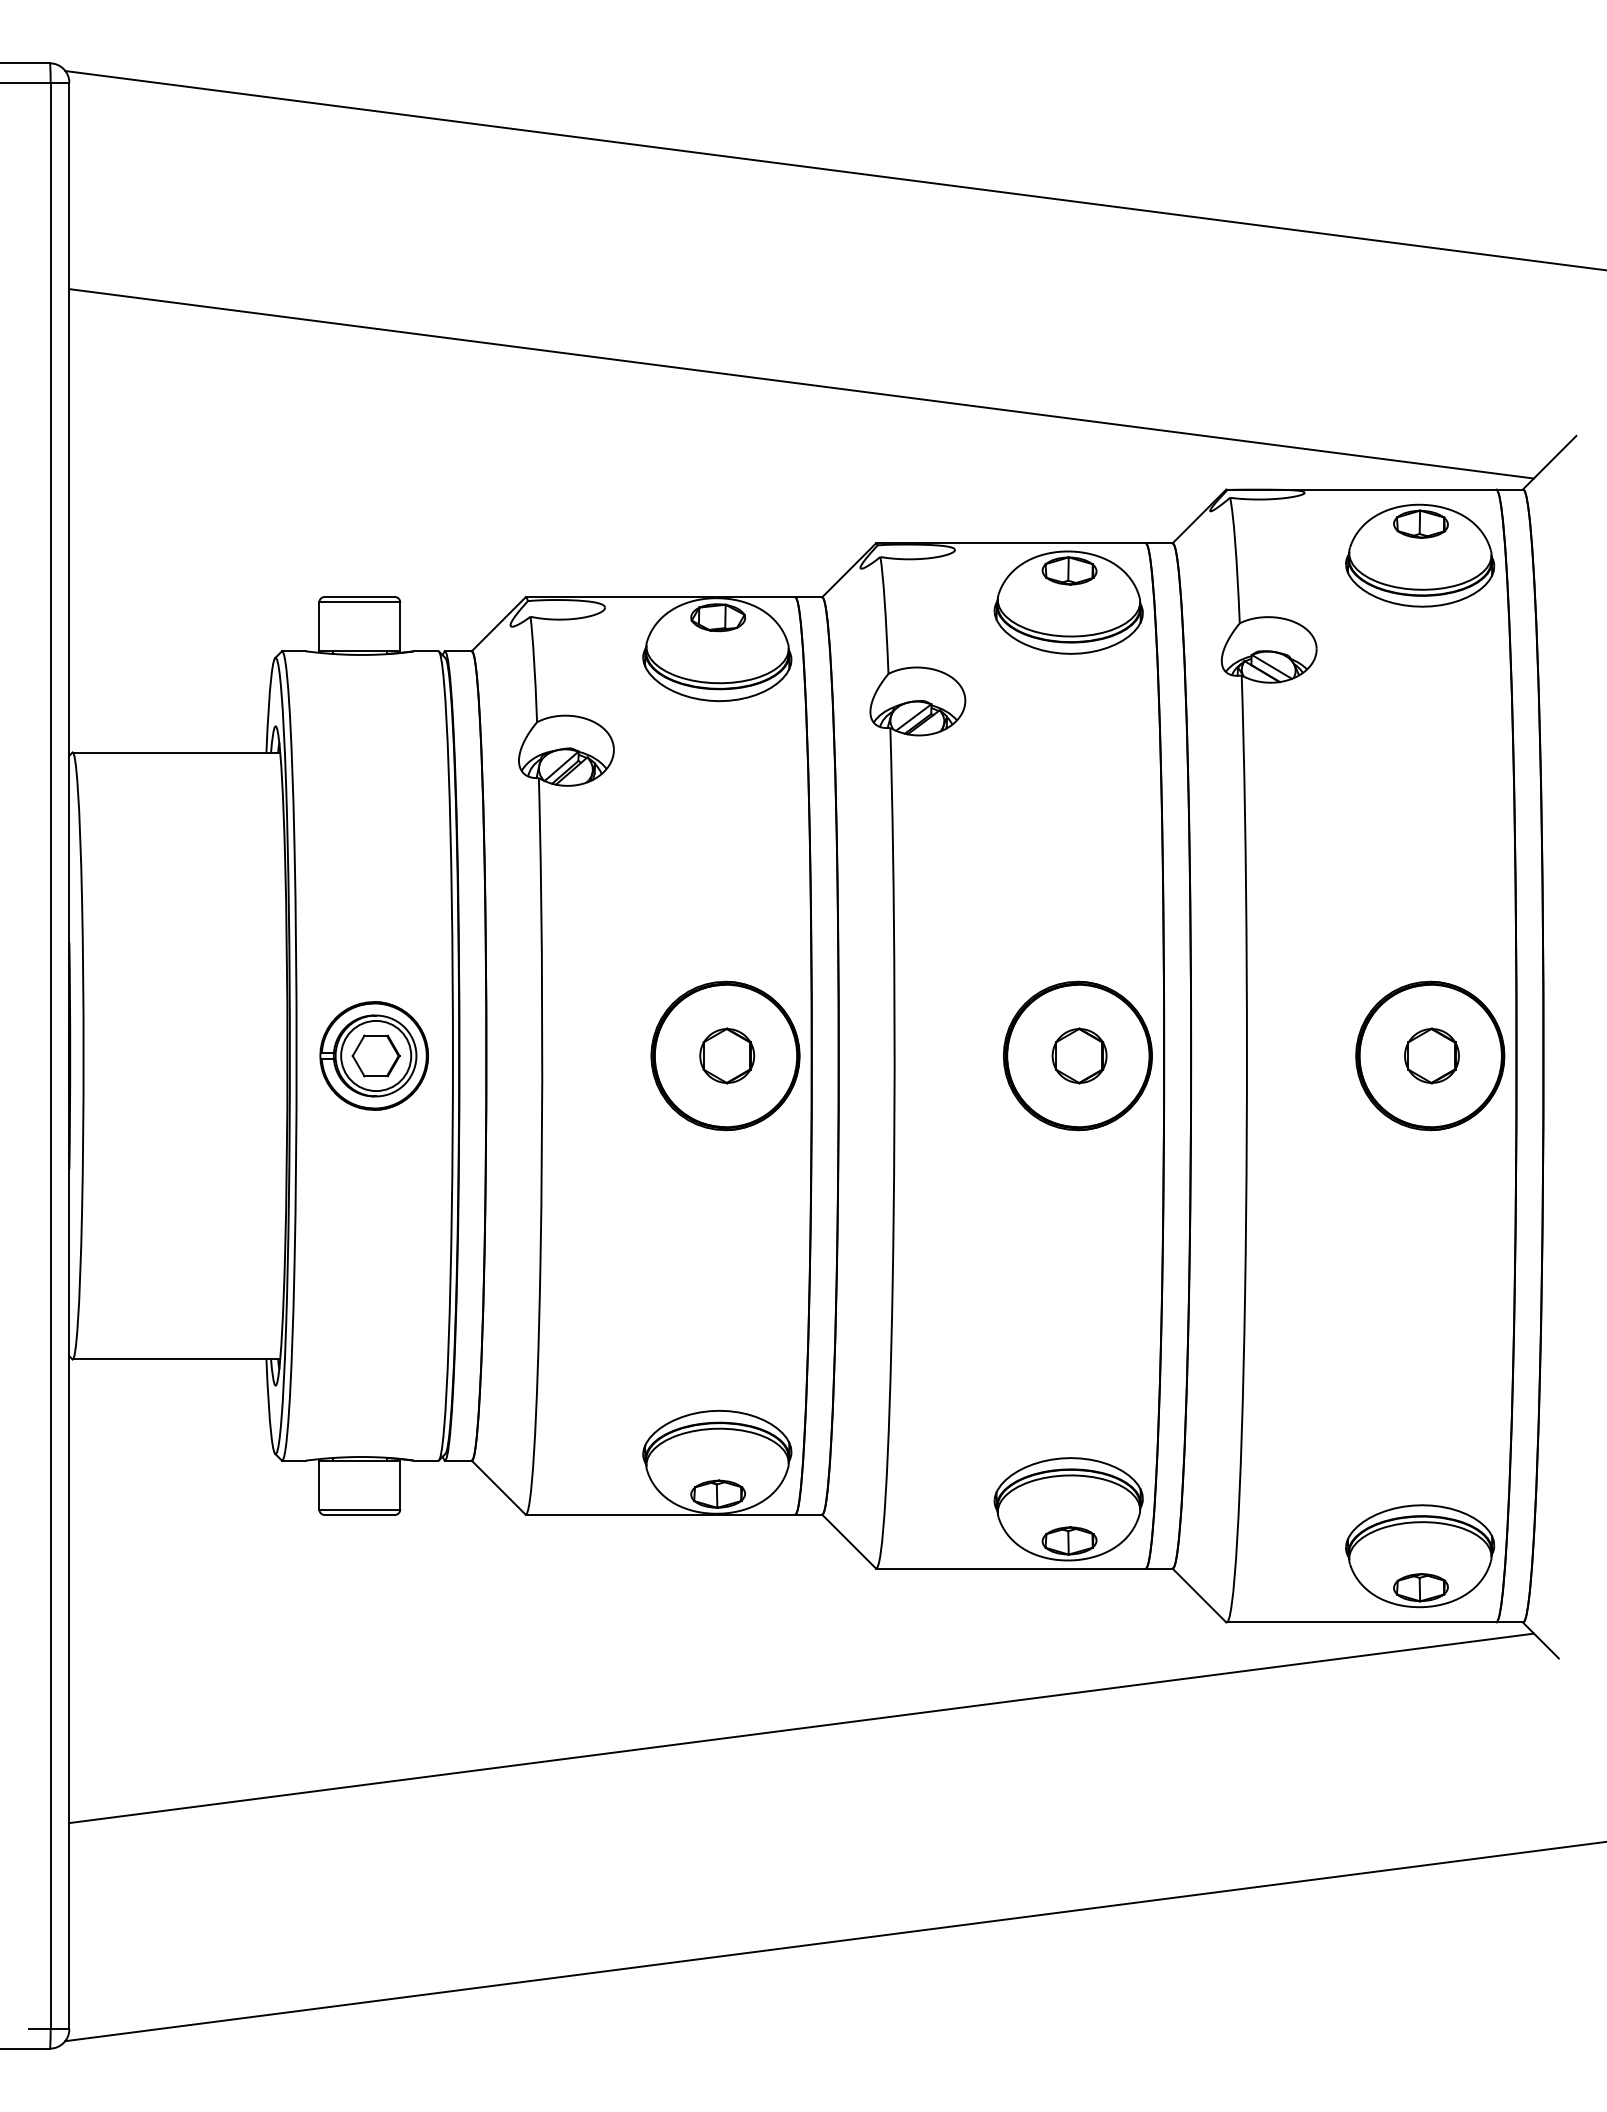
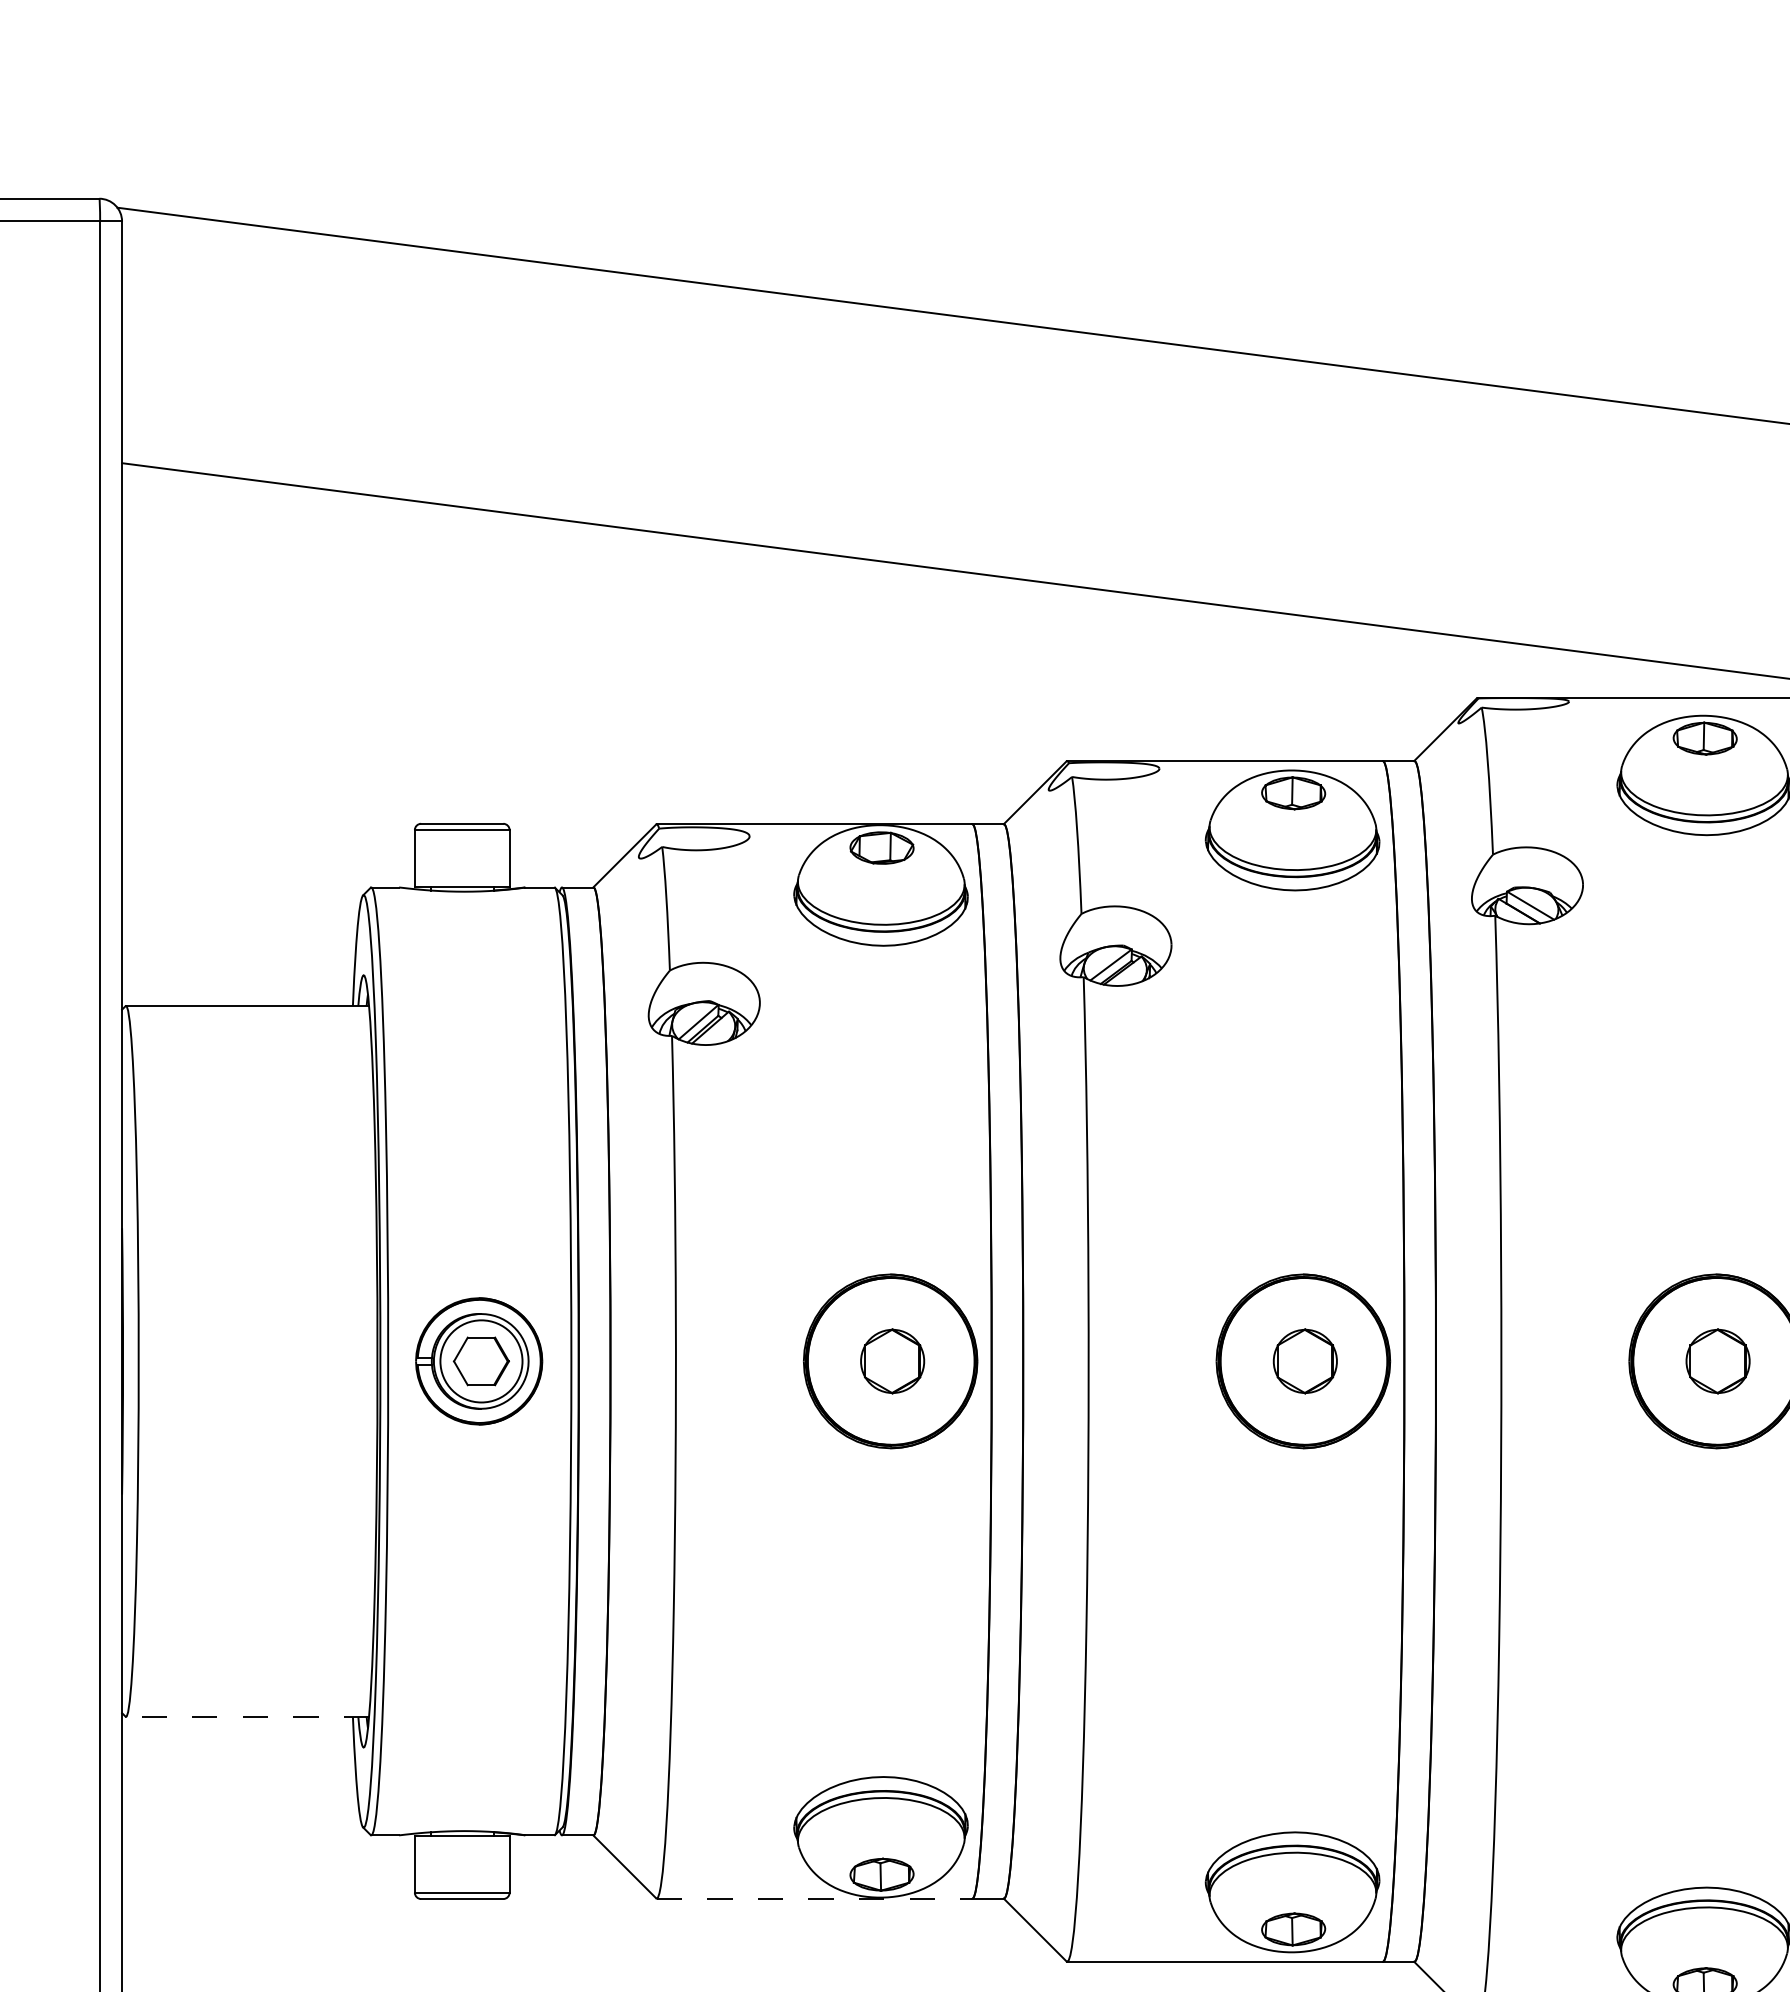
line: (176, 1359) -> (247, 1716), solid -> dashed
line: (660, 1514) -> (814, 1898), solid -> dashed

